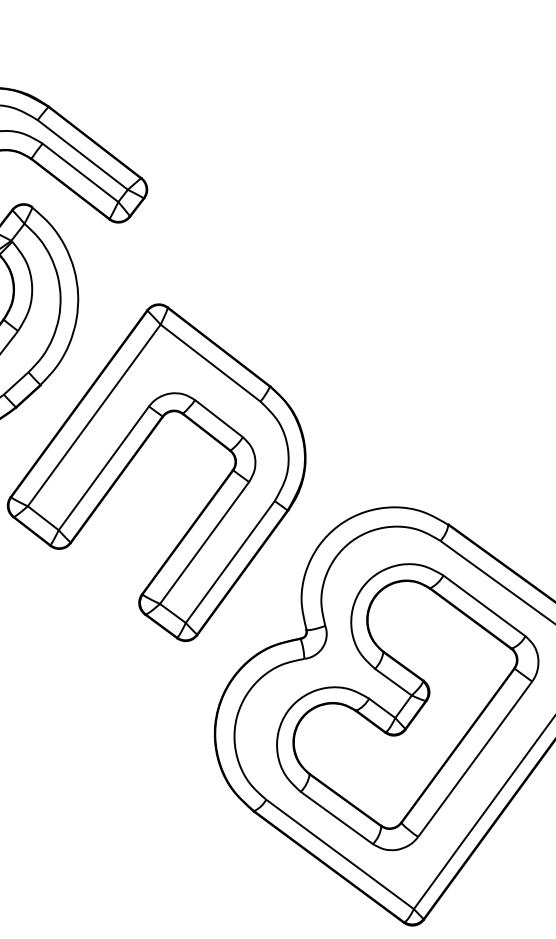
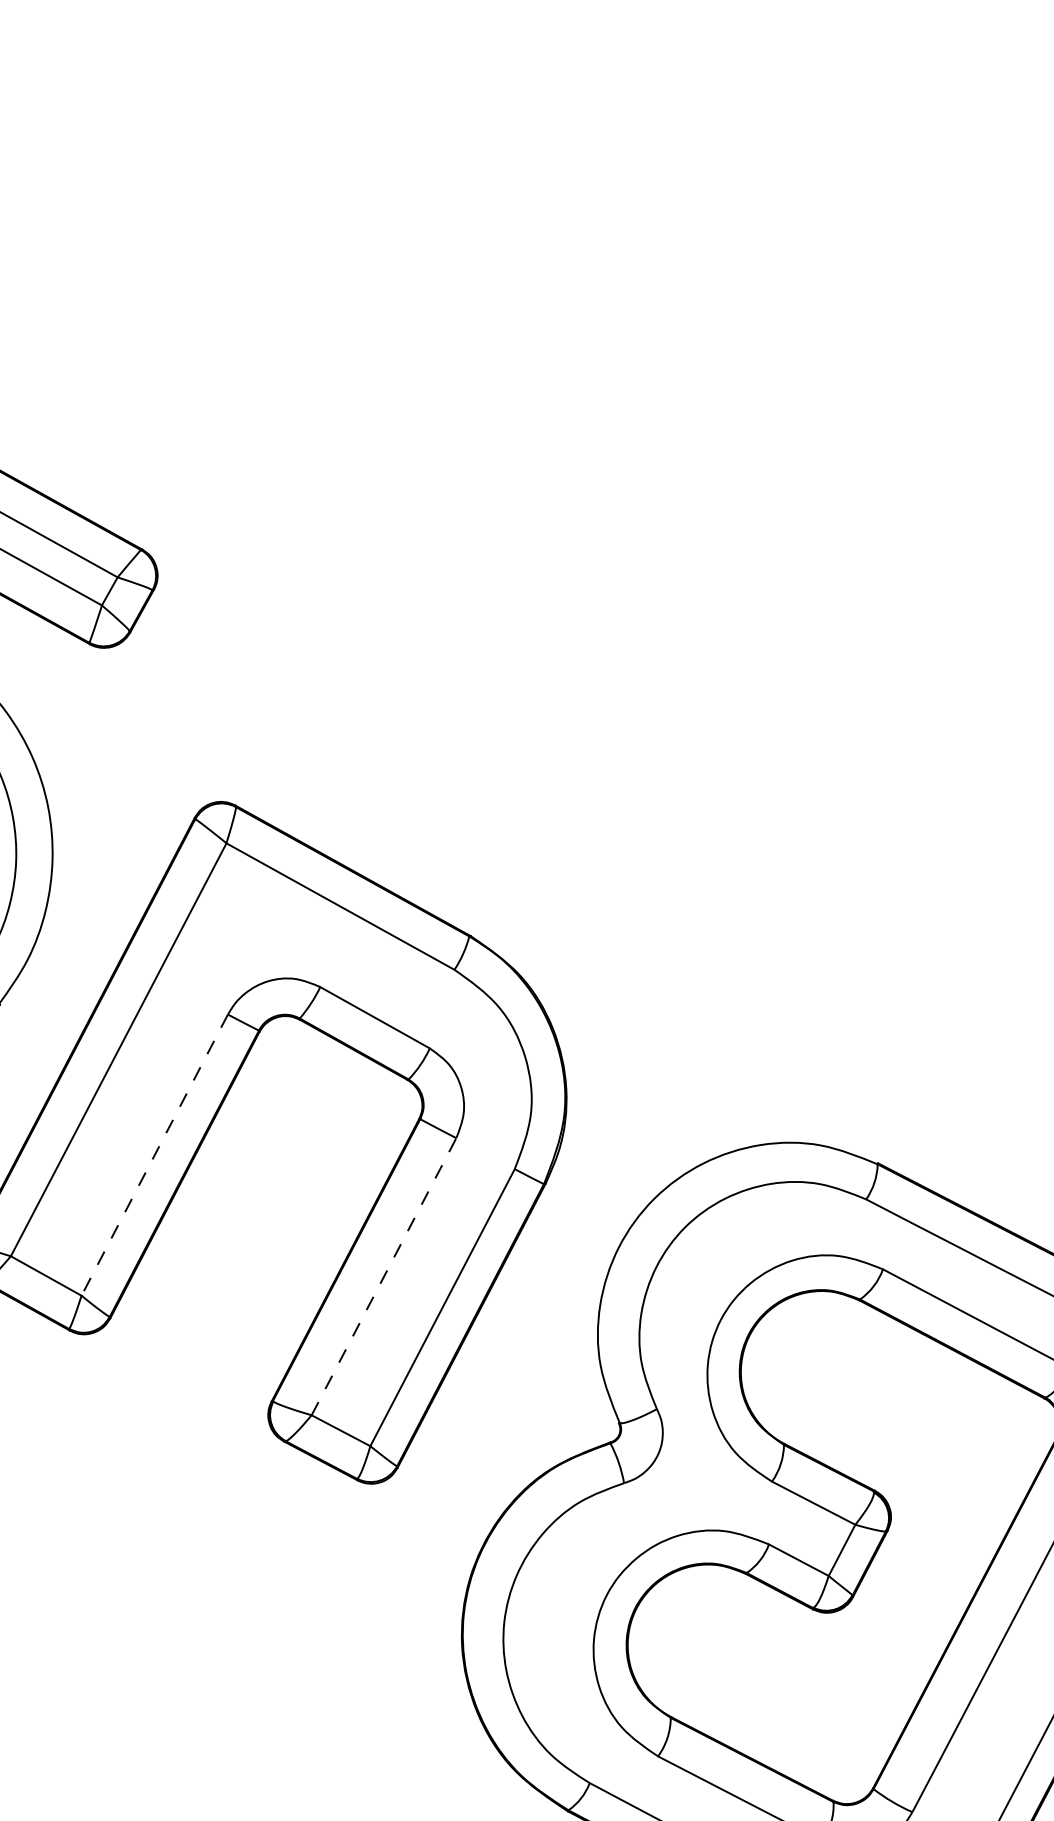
line: (103, 468) -> (154, 1155), solid -> dashed
line: (204, 543) -> (383, 1277), solid -> dashed

